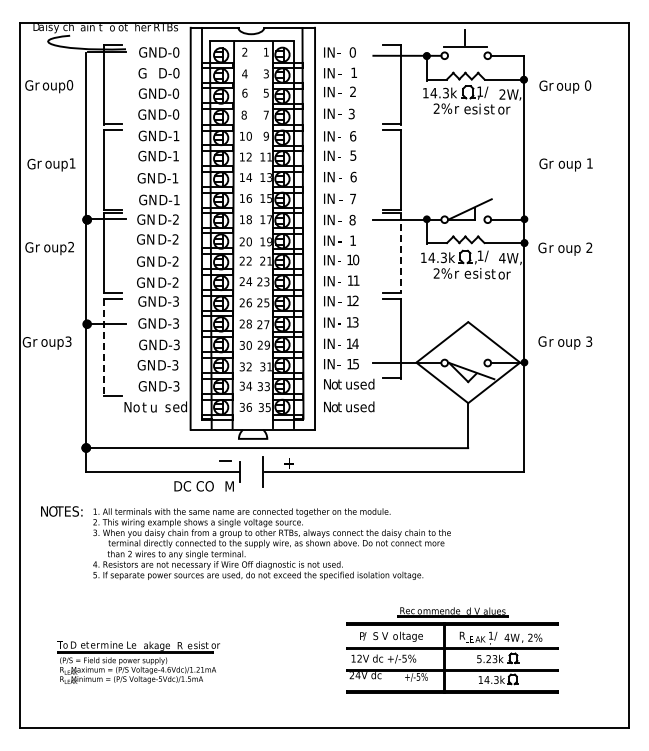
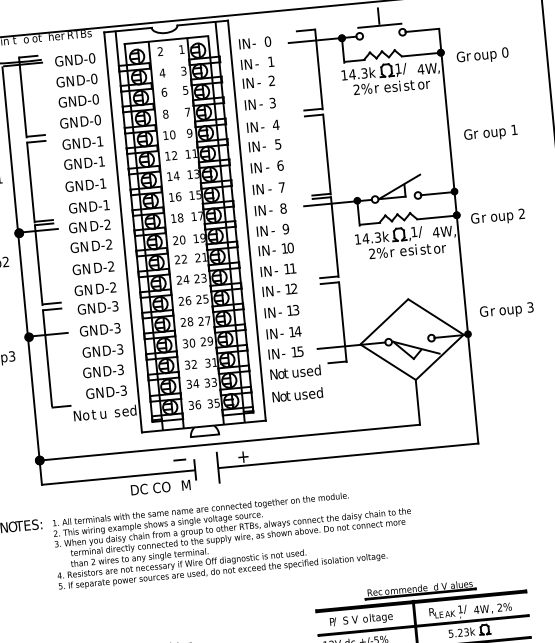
text: (151, 73) -> (69, 81), G -> GN
text: (502, 94) -> (420, 69), 2W -> 4W
text: (352, 136) -> (275, 125), 6 -> 4
text: (353, 240) -> (286, 228), 1 -> 9
line: (400, 253) -> (334, 237), dashed -> solid
line: (103, 347) -> (47, 358), dashed -> solid

